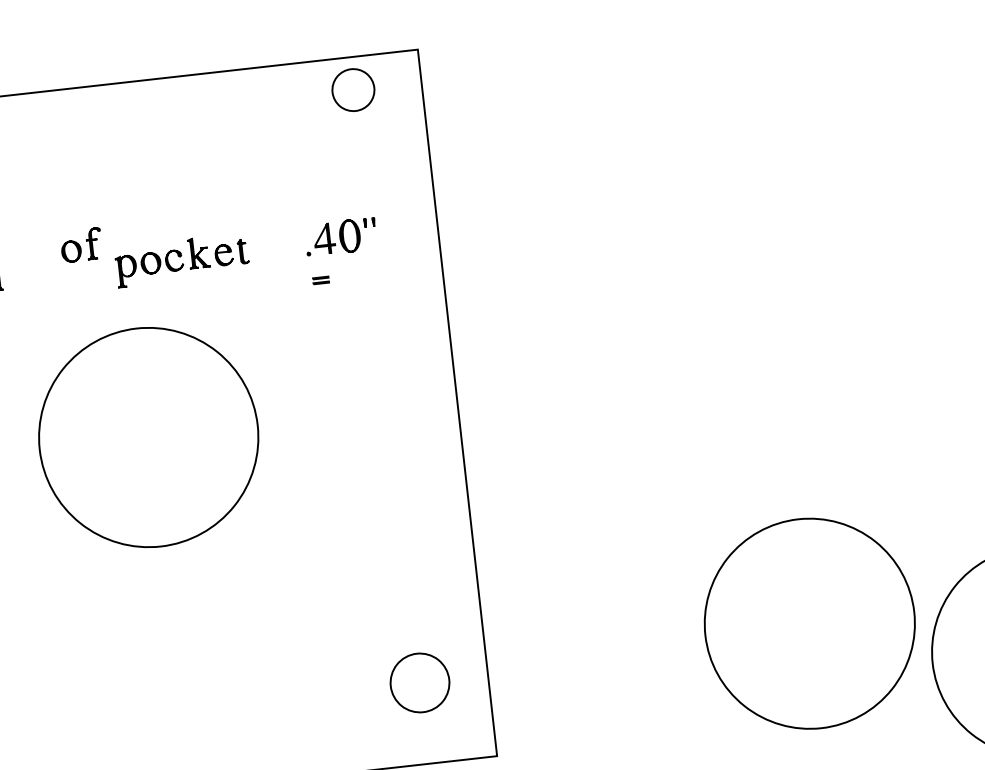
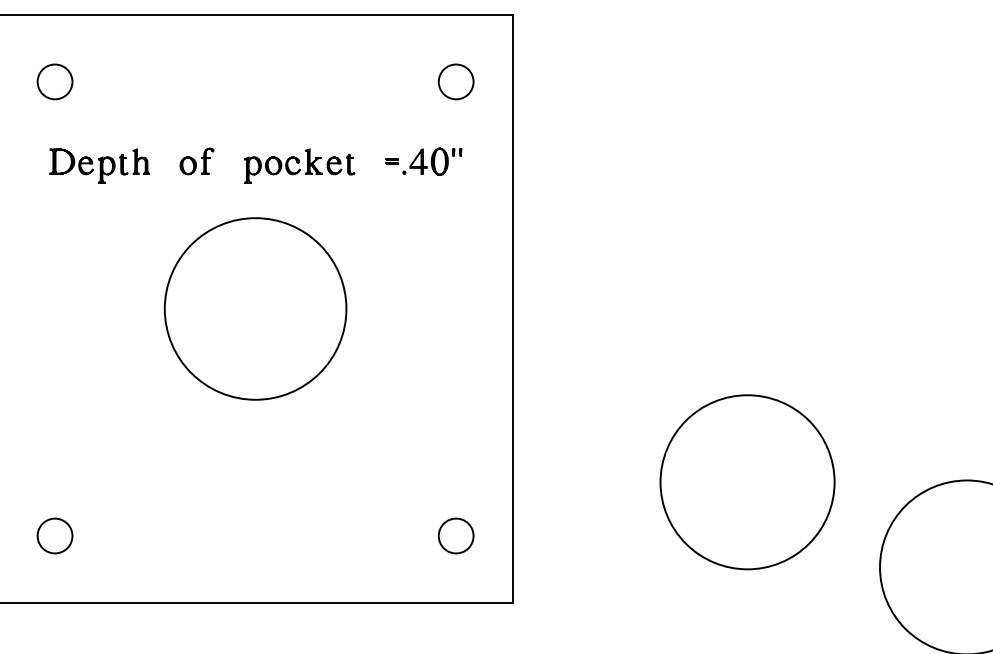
part: (352, 89) -> (455, 81), moved
part: (80, 245) -> (196, 161), moved
part: (320, 280) -> (391, 161), moved
part: (809, 624) -> (747, 482), moved
part: (419, 682) -> (455, 535), size x0.71

